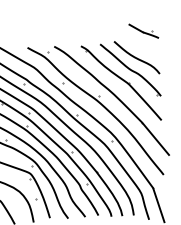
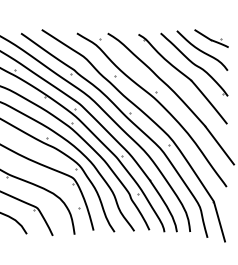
part: (143, 31) -> (211, 38), moved

